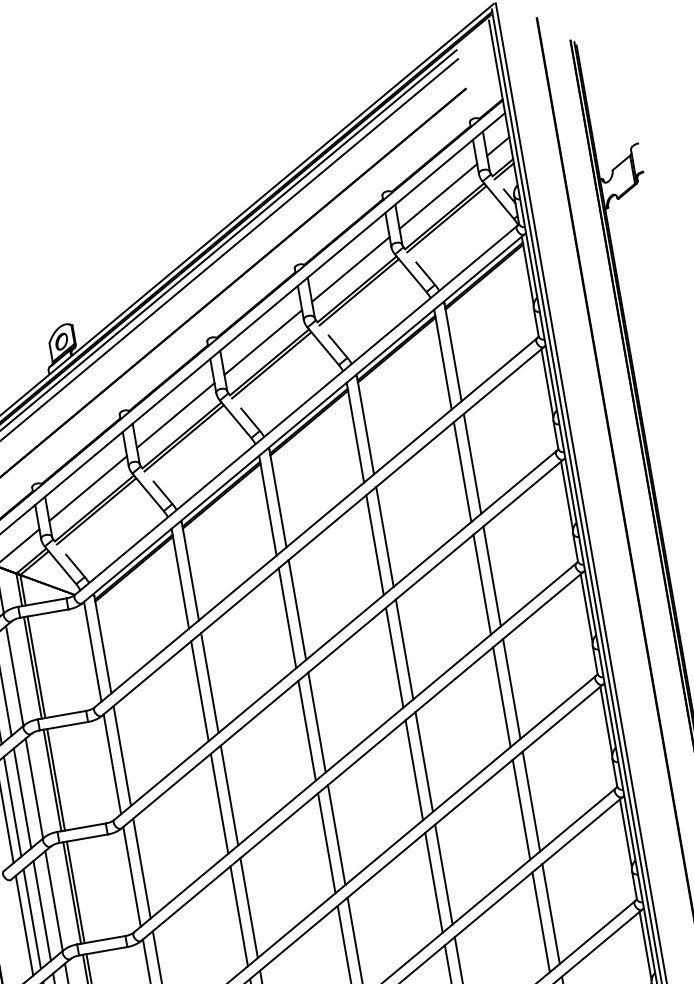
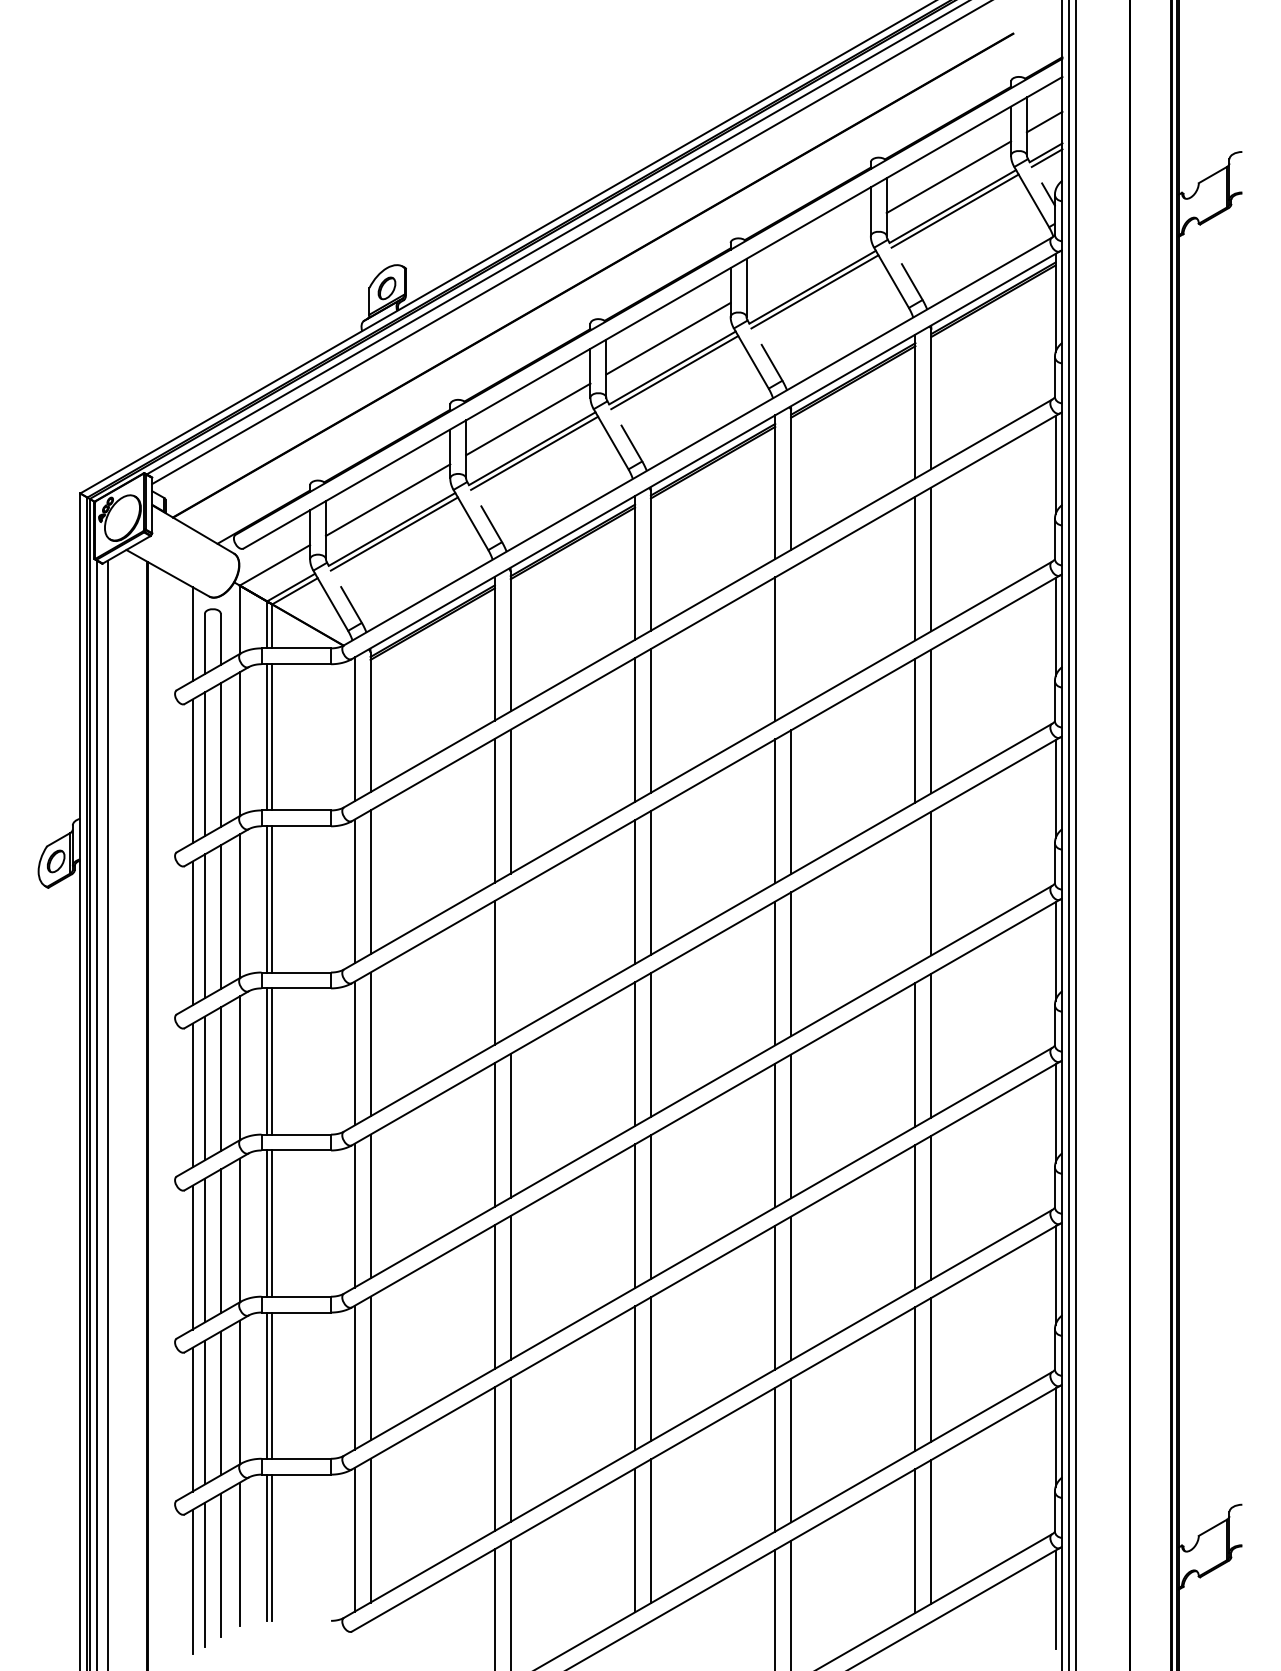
line: (350, 269) -> (808, 257), removed
line: (385, 537) -> (791, 640), removed
line: (501, 697) -> (915, 892), removed
line: (229, 795) -> (510, 963), removed

